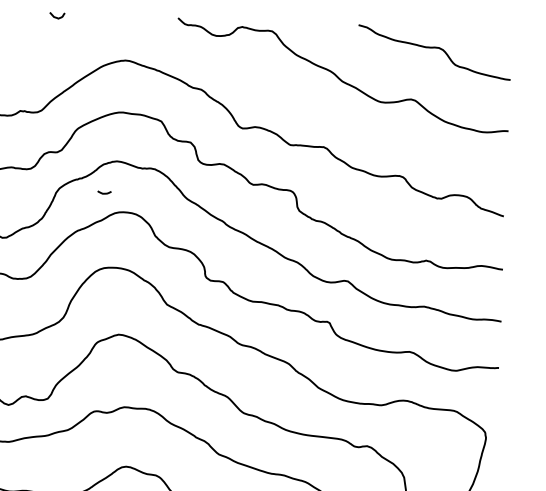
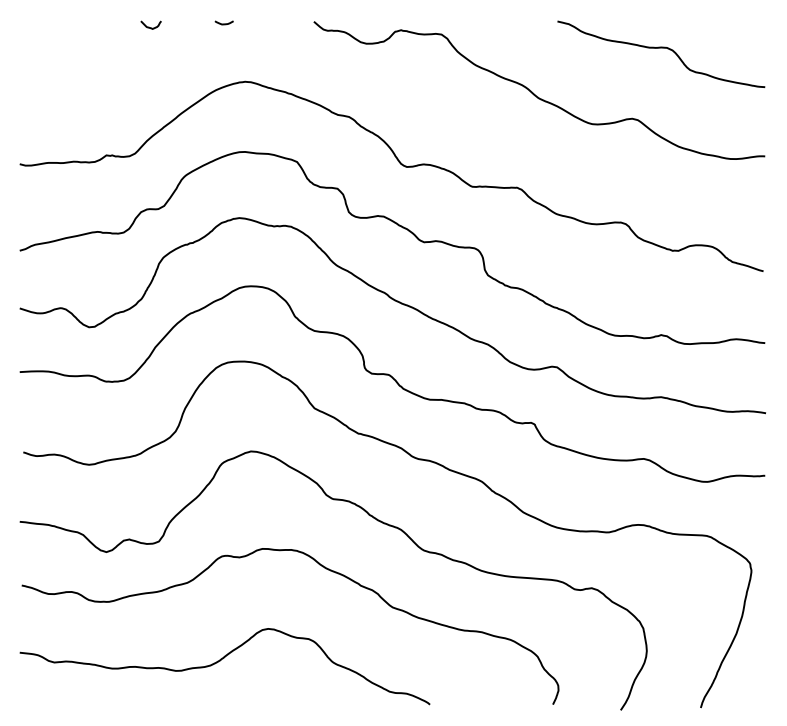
curve: (103, 193) -> (223, 23), moved

